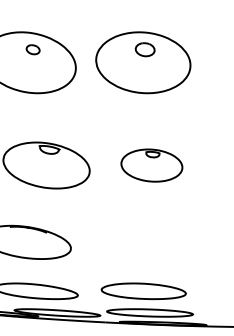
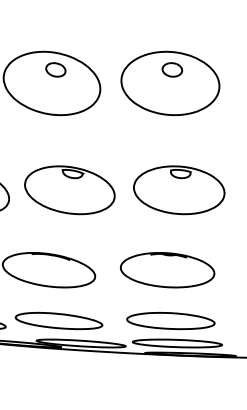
part: (32, 49) -> (55, 69), size x1.43
part: (152, 165) -> (179, 190), size x1.43
part: (140, 242) -> (167, 270), added

